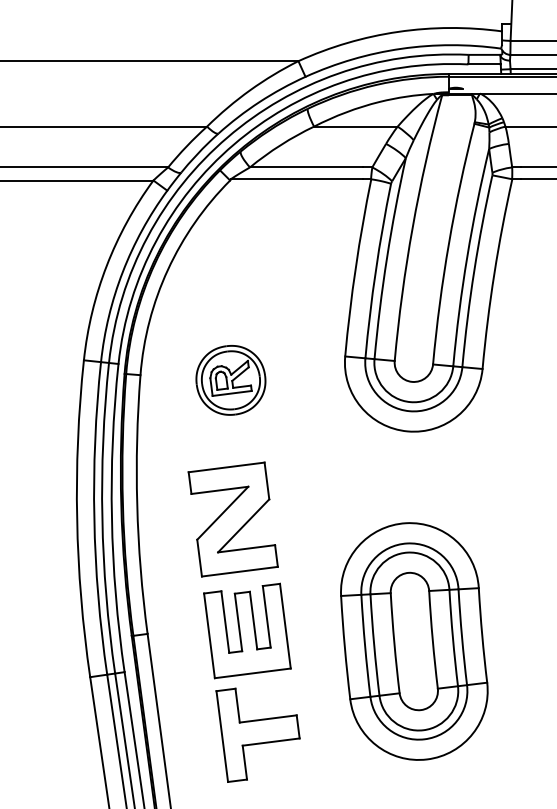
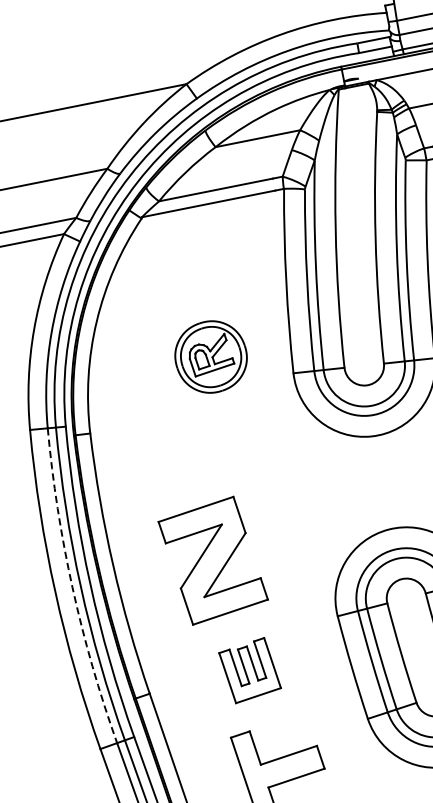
part: (230, 380) -> (210, 357), moved
arc: (94, 518) -> (72, 587), solid -> dashed
part: (247, 630) -> (250, 670), size x0.6

